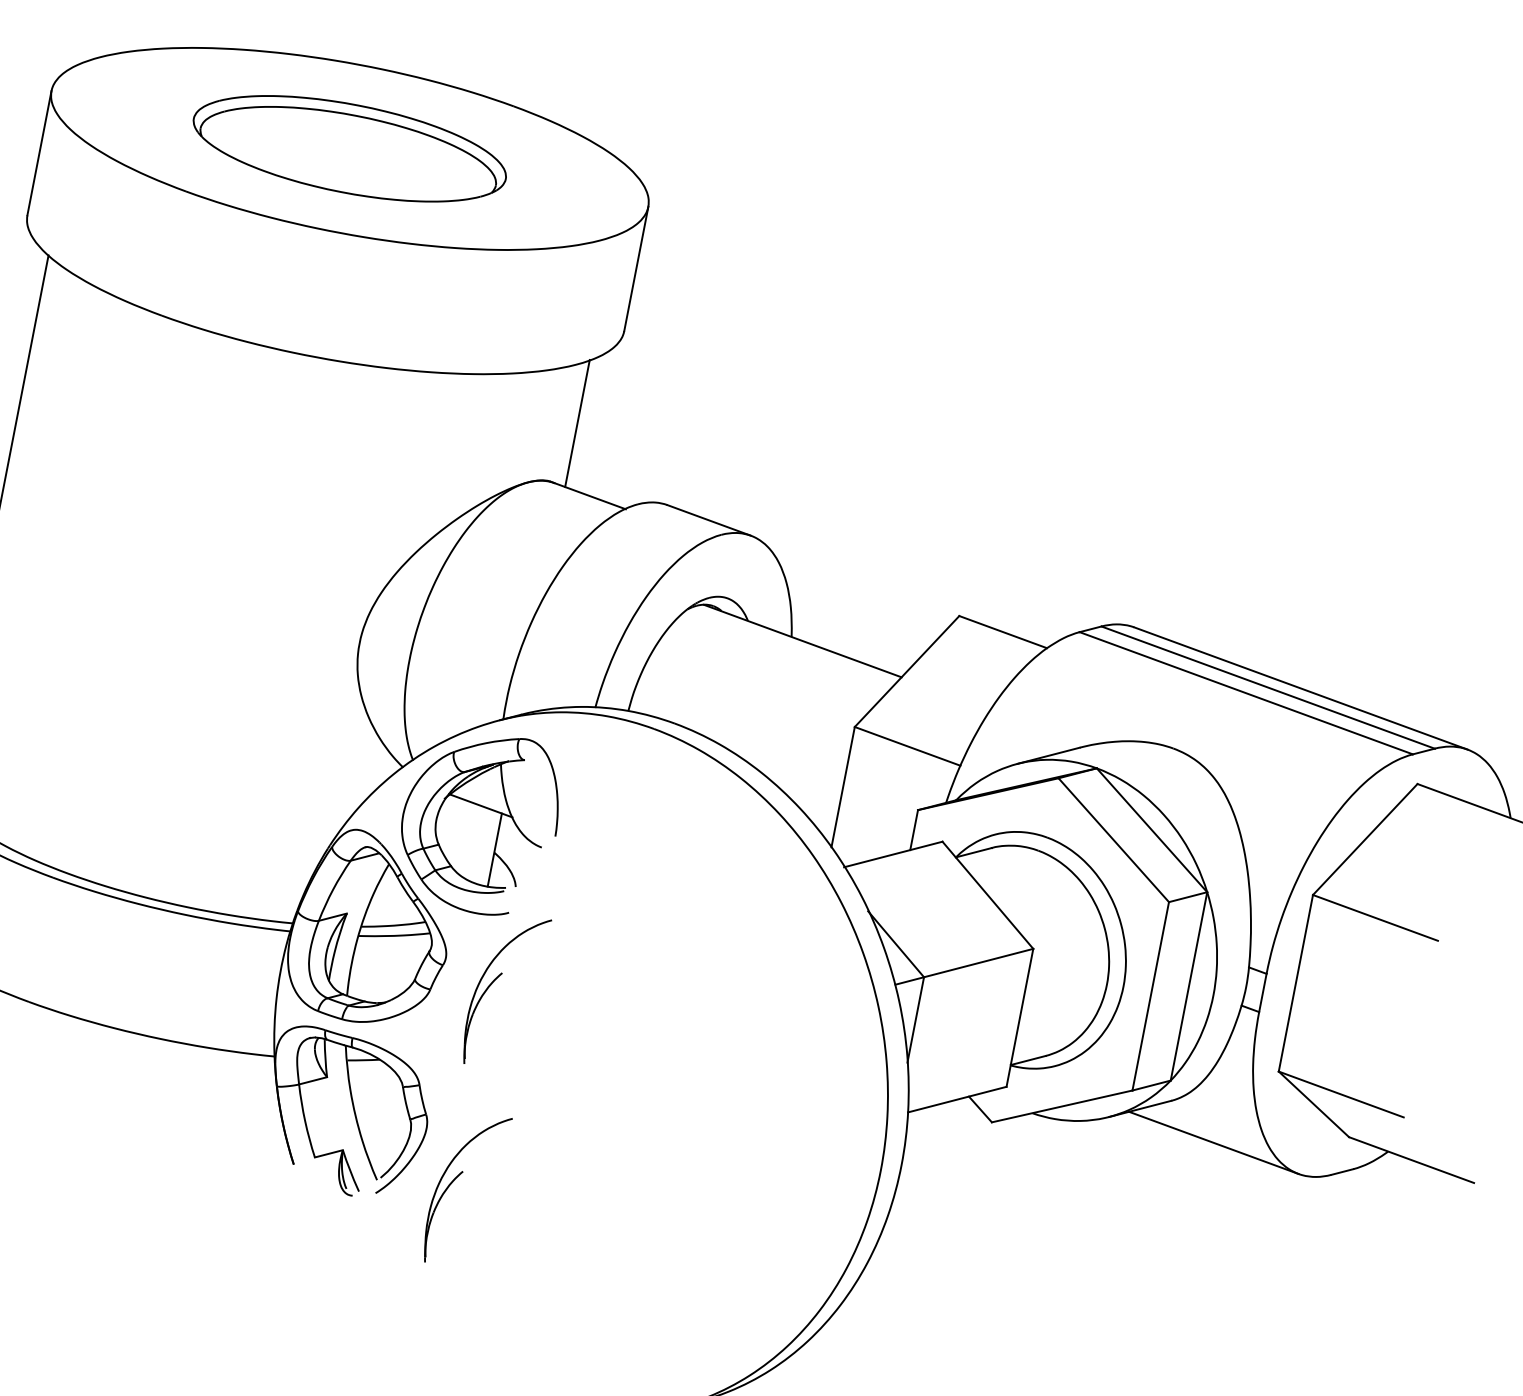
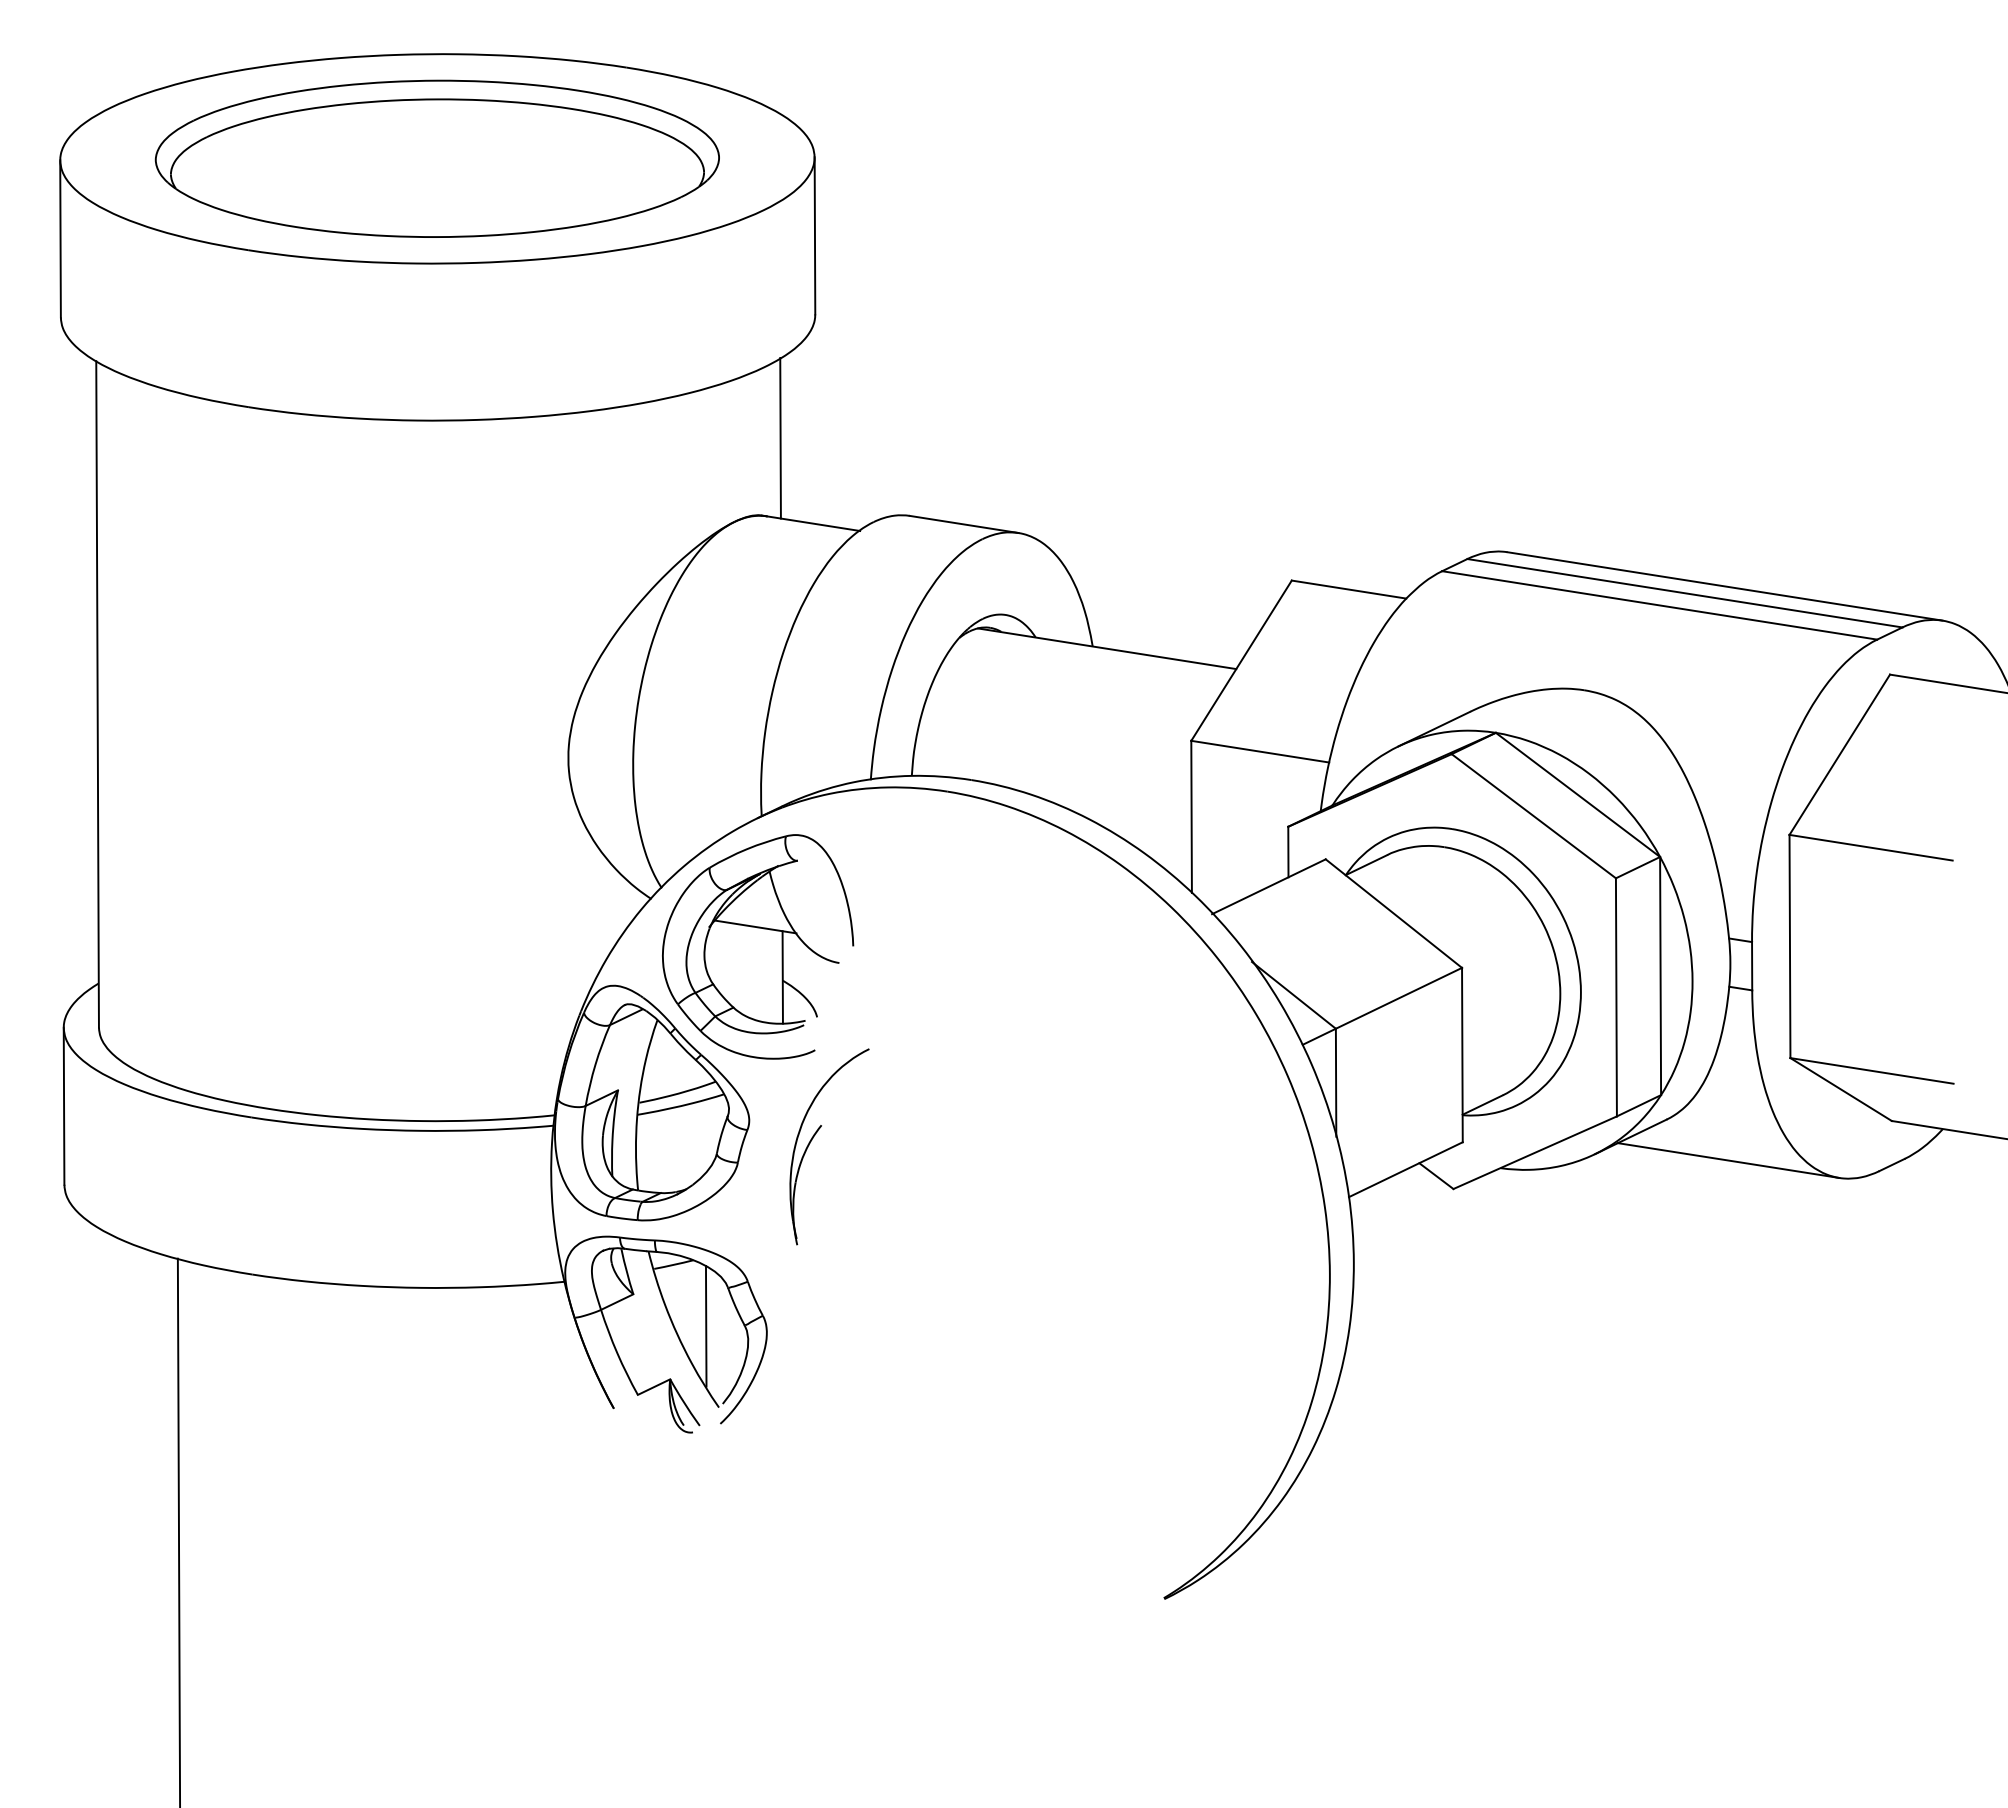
part: (349, 148) -> (436, 158), size x1.43
line: (379, 1113) -> (705, 1326), added
part: (456, 1178) -> (815, 1386), removed

